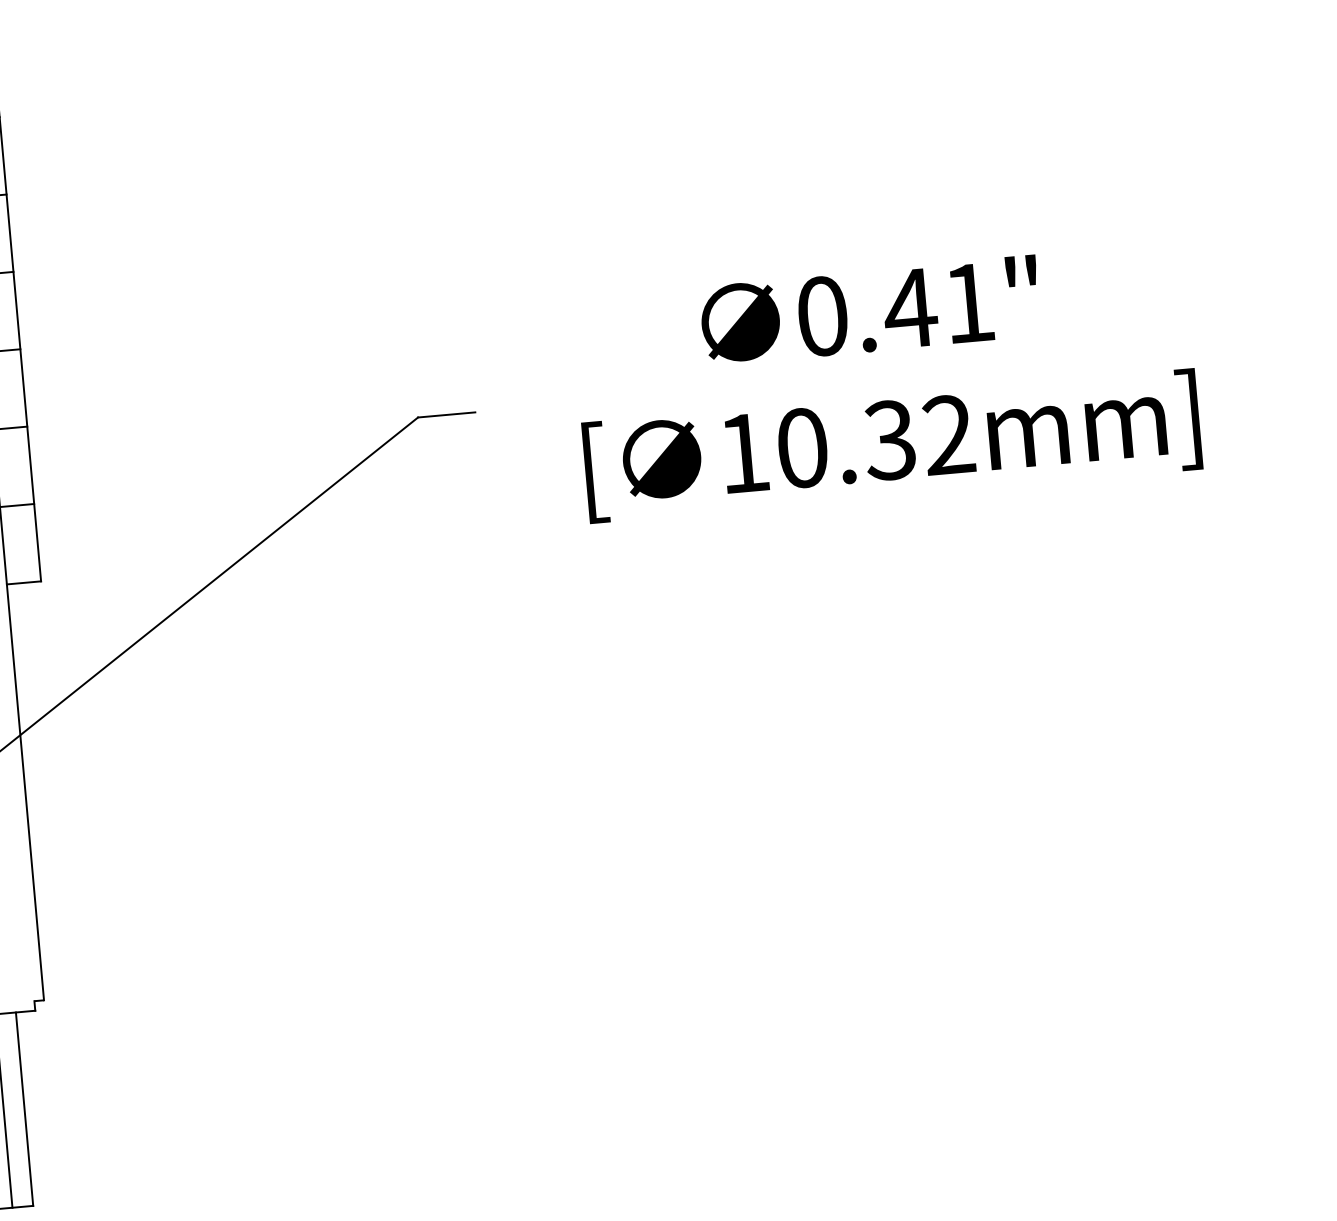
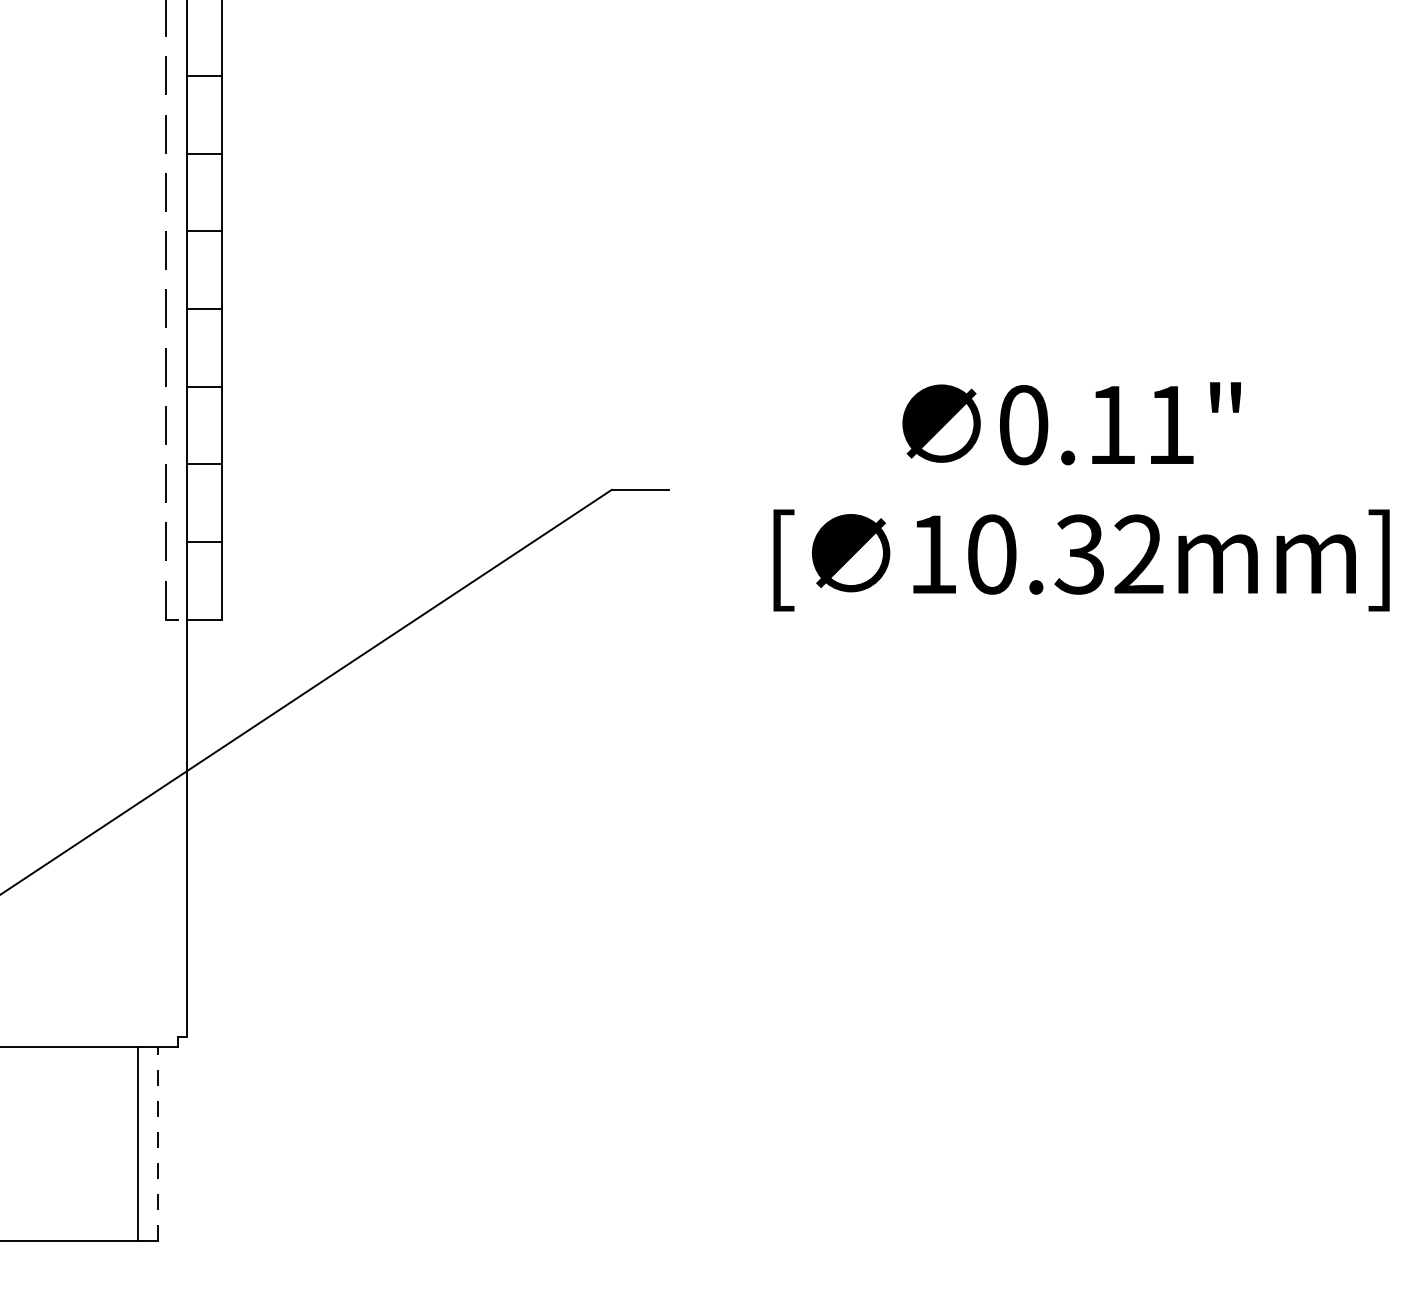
text: (910, 307) -> (1111, 424), 0.41" -> 0.11"
line: (24, 1108) -> (158, 1143), solid -> dashed

